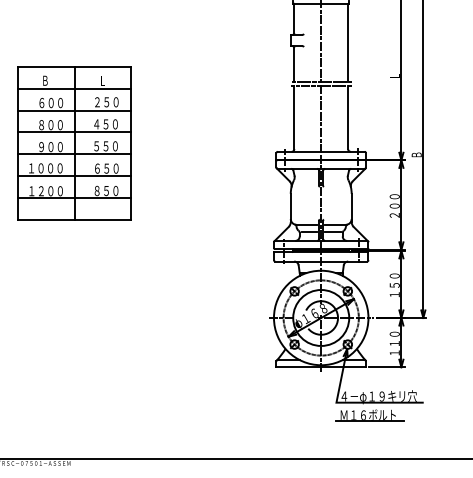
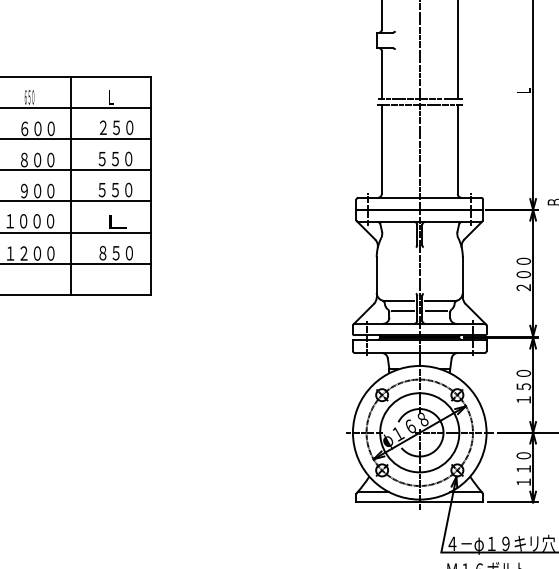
text: (45, 80) -> (29, 96), Ｂ -> ６５０
text: (96, 124) -> (102, 159), ４５０ -> ５５０
text: (106, 168) -> (116, 221), ６５０ -> Ｌ

